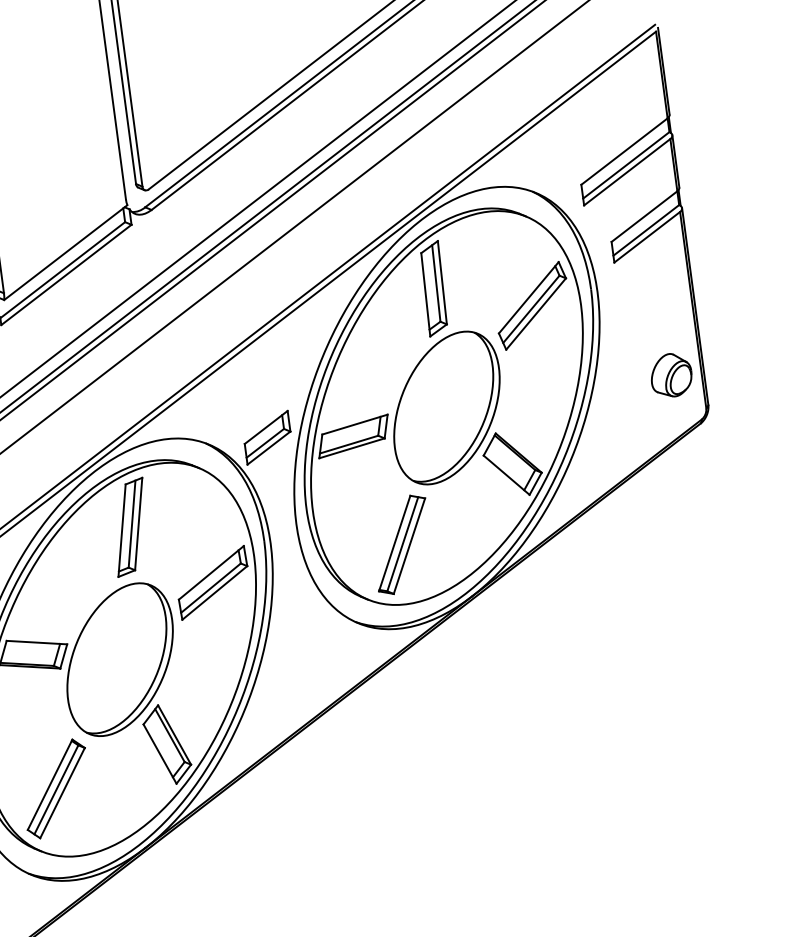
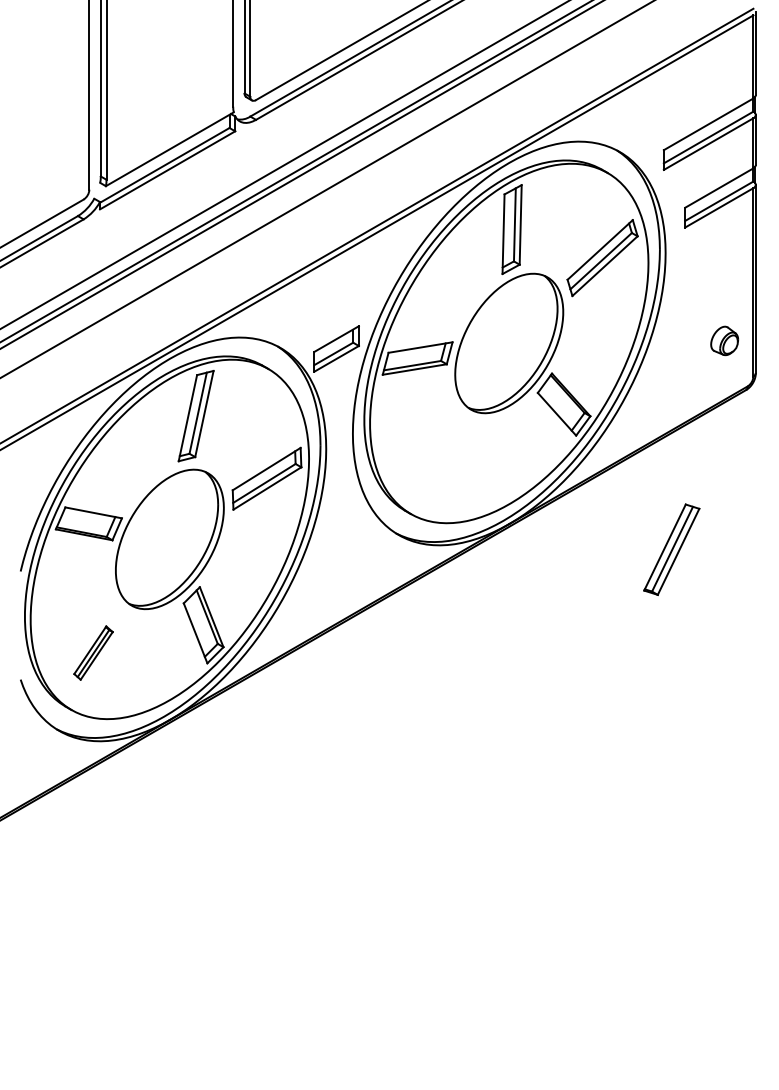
part: (671, 374) -> (724, 340), size x0.7
part: (401, 544) -> (671, 549), moved
part: (56, 788) -> (93, 652), size x0.6

